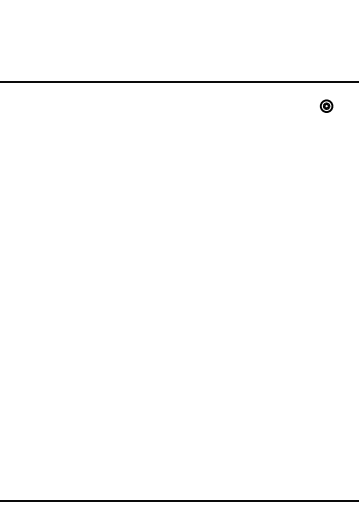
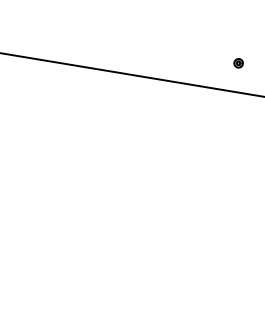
part: (326, 105) -> (238, 62), moved

